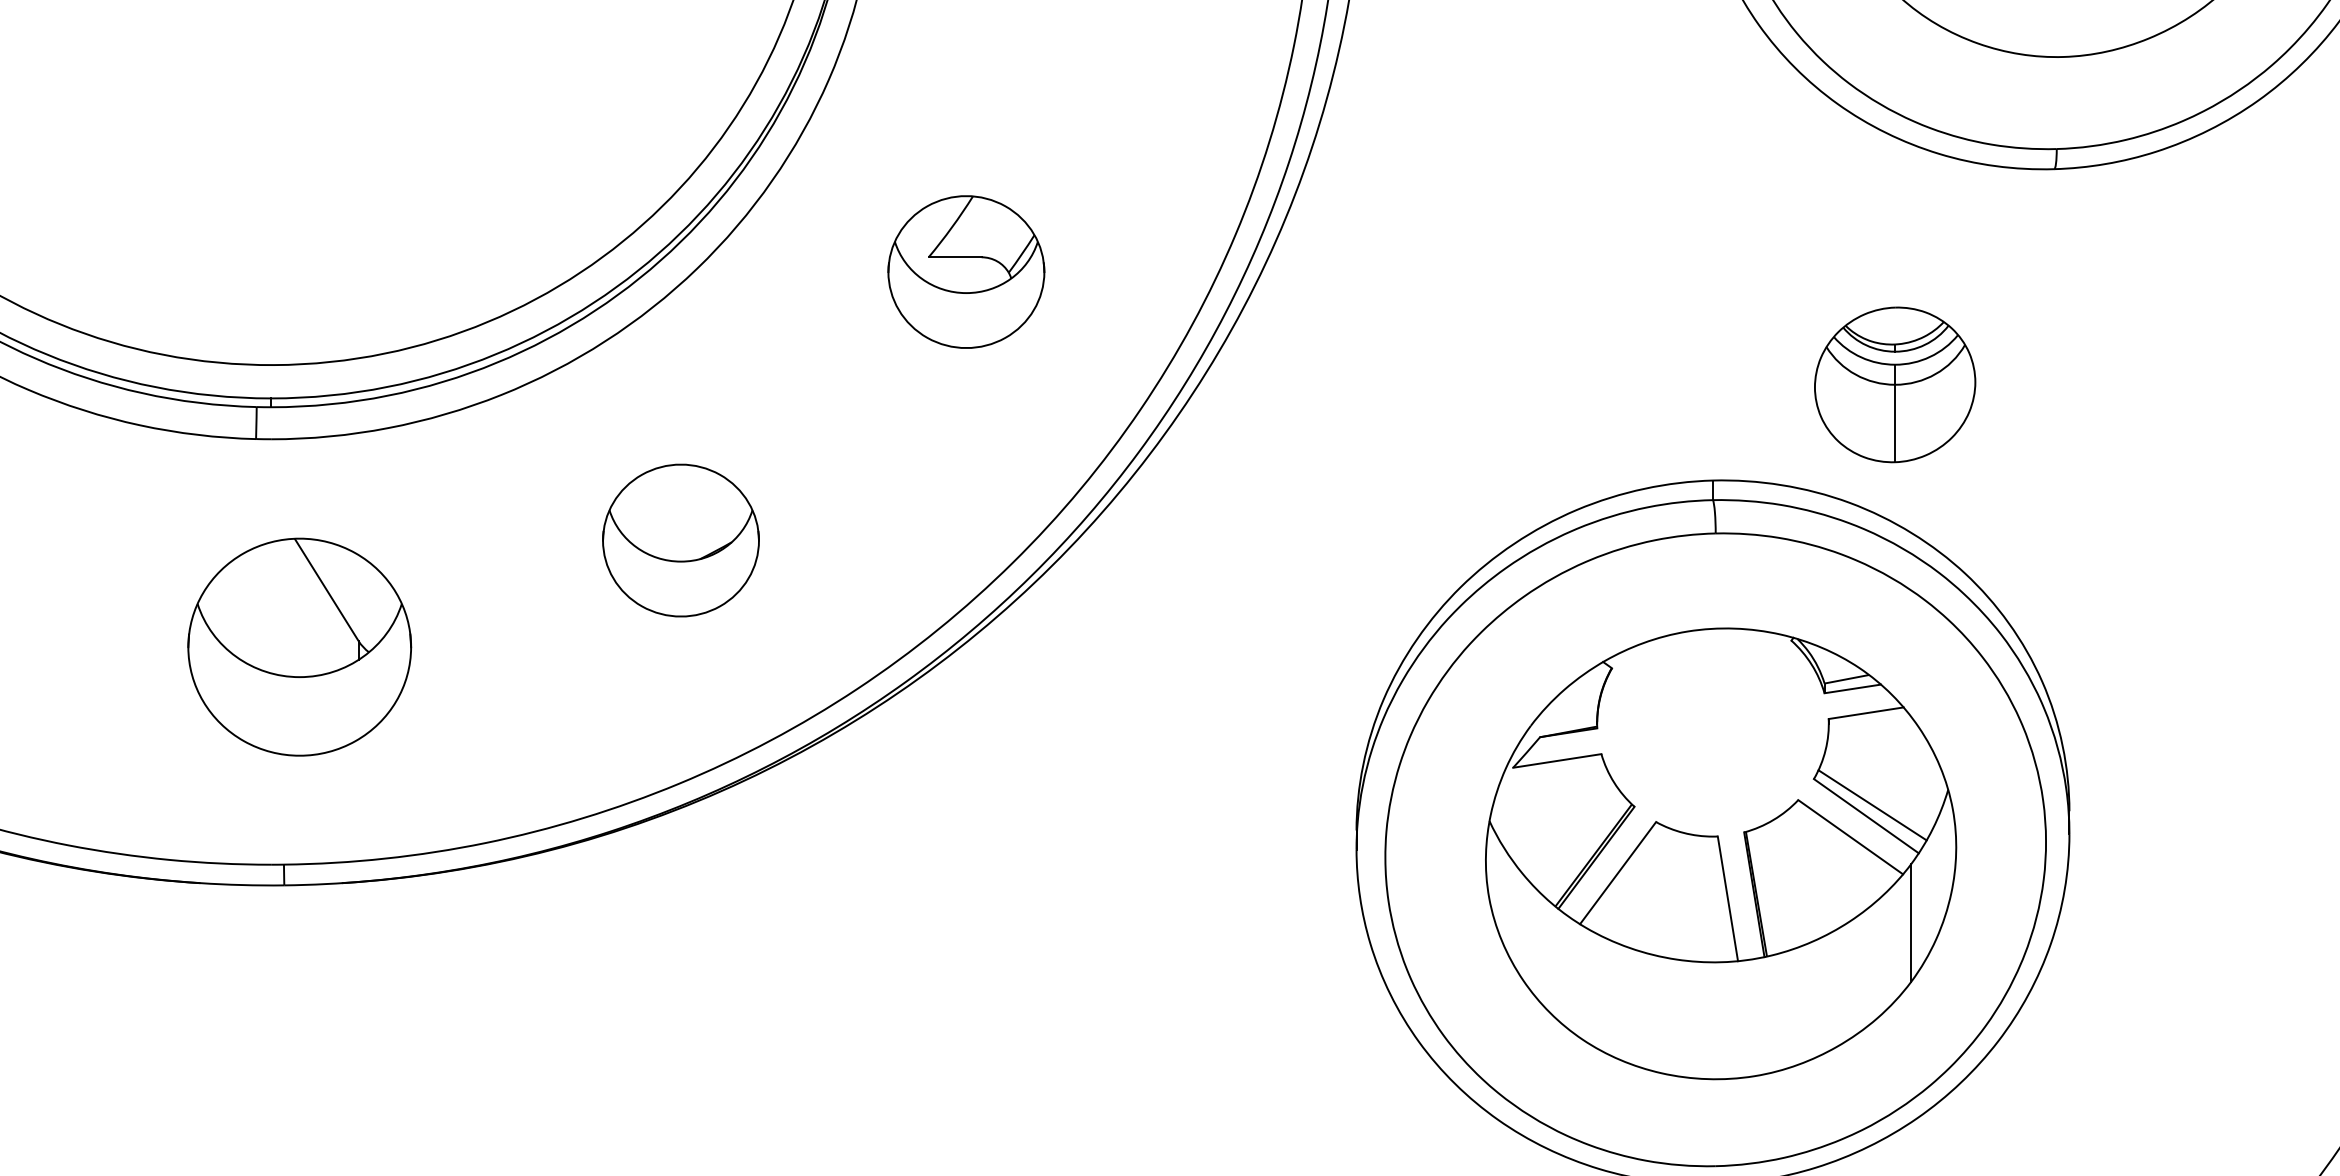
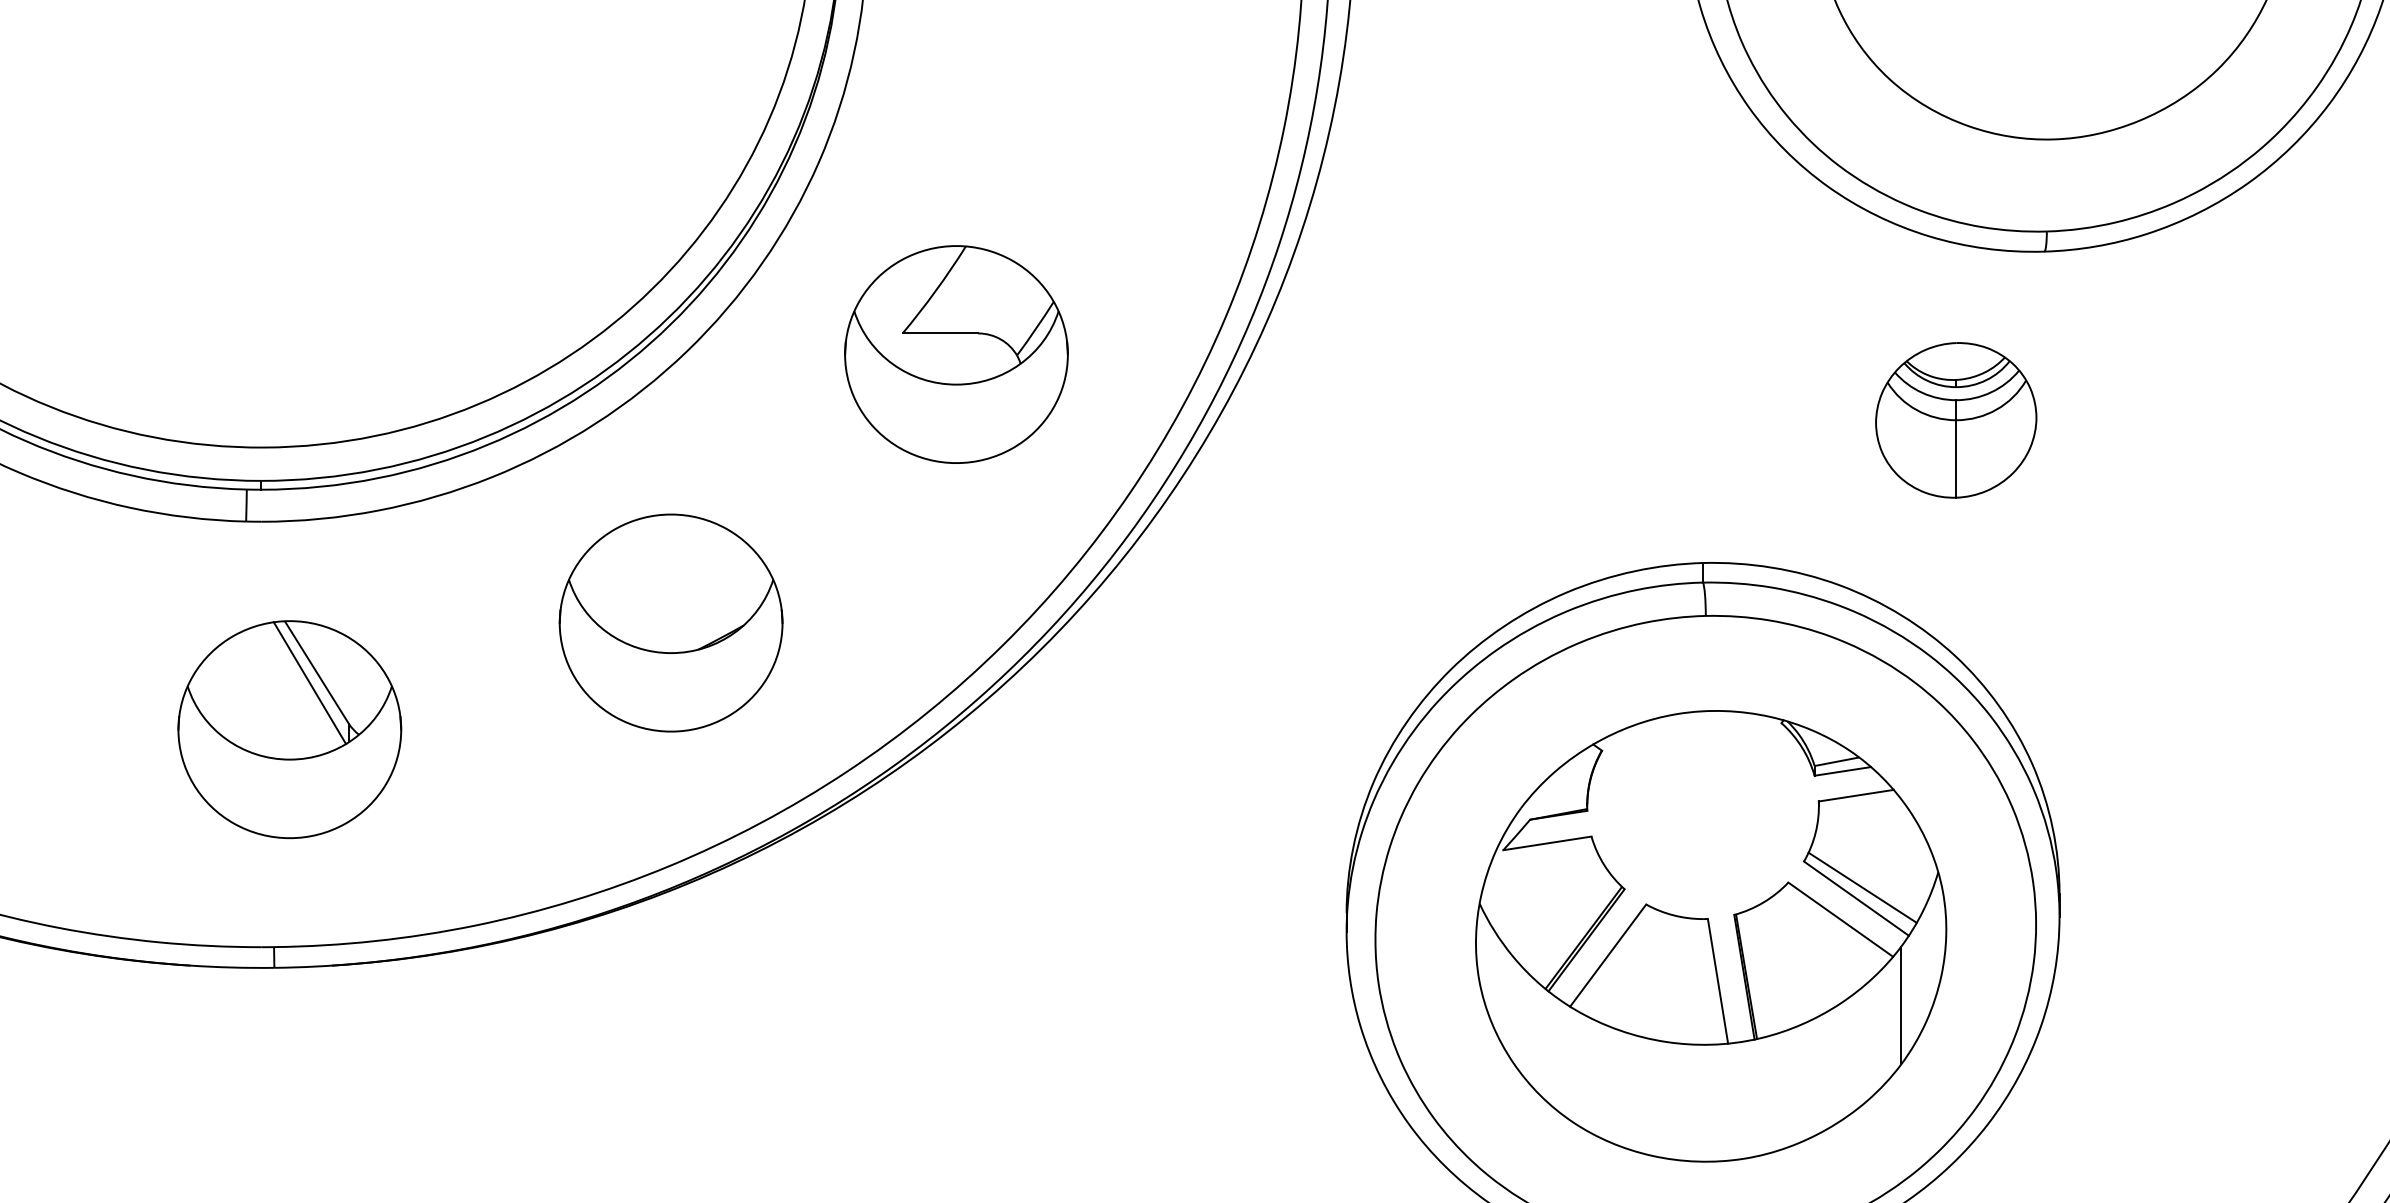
part: (966, 272) -> (956, 354), size x1.43
part: (1895, 385) -> (1956, 420), moved
part: (680, 540) -> (670, 622), size x1.43
line: (319, 601) -> (309, 683), added

